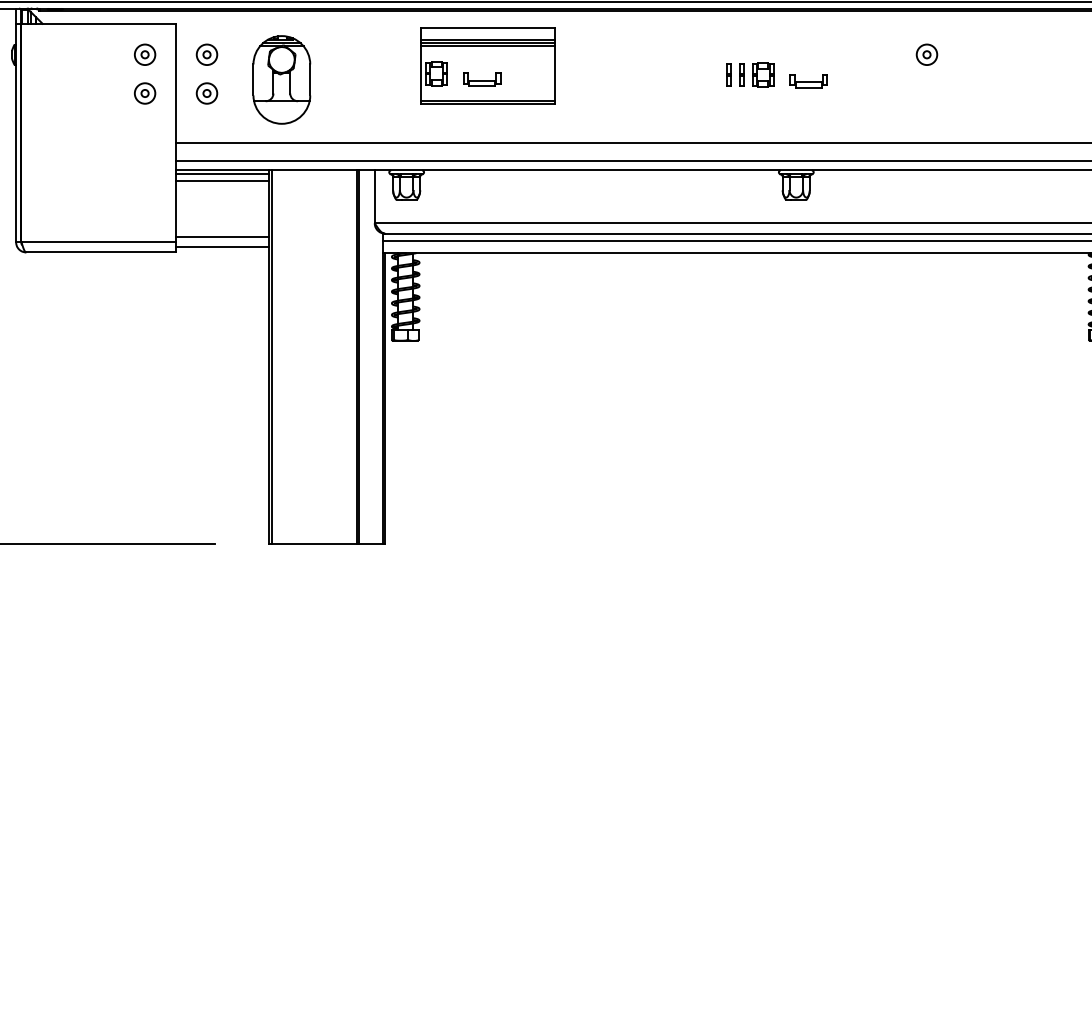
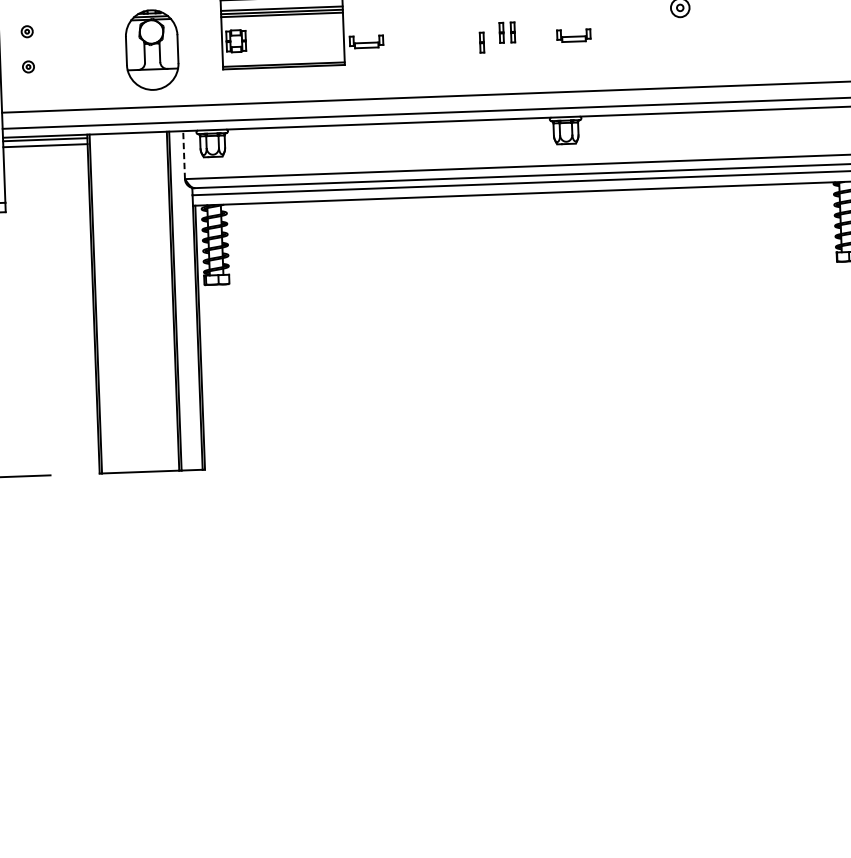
part: (206, 54) -> (26, 31), size x0.6
part: (763, 74) -> (532, 31), removed
part: (281, 79) -> (151, 49), moved
part: (482, 79) -> (366, 41), moved
part: (706, 84) -> (481, 42), added
part: (206, 93) -> (28, 66), size x0.6
line: (374, 196) -> (183, 154), solid -> dashed
line: (222, 236) -> (47, 196), removed
line: (222, 247) -> (47, 206), removed

